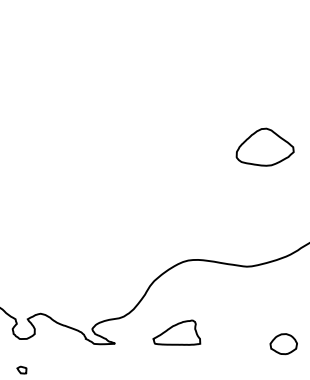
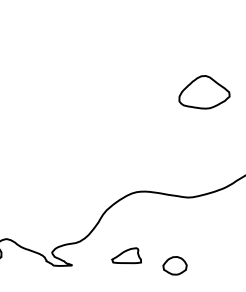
part: (176, 332) -> (126, 255), size x0.7
part: (283, 344) -> (174, 266), moved

